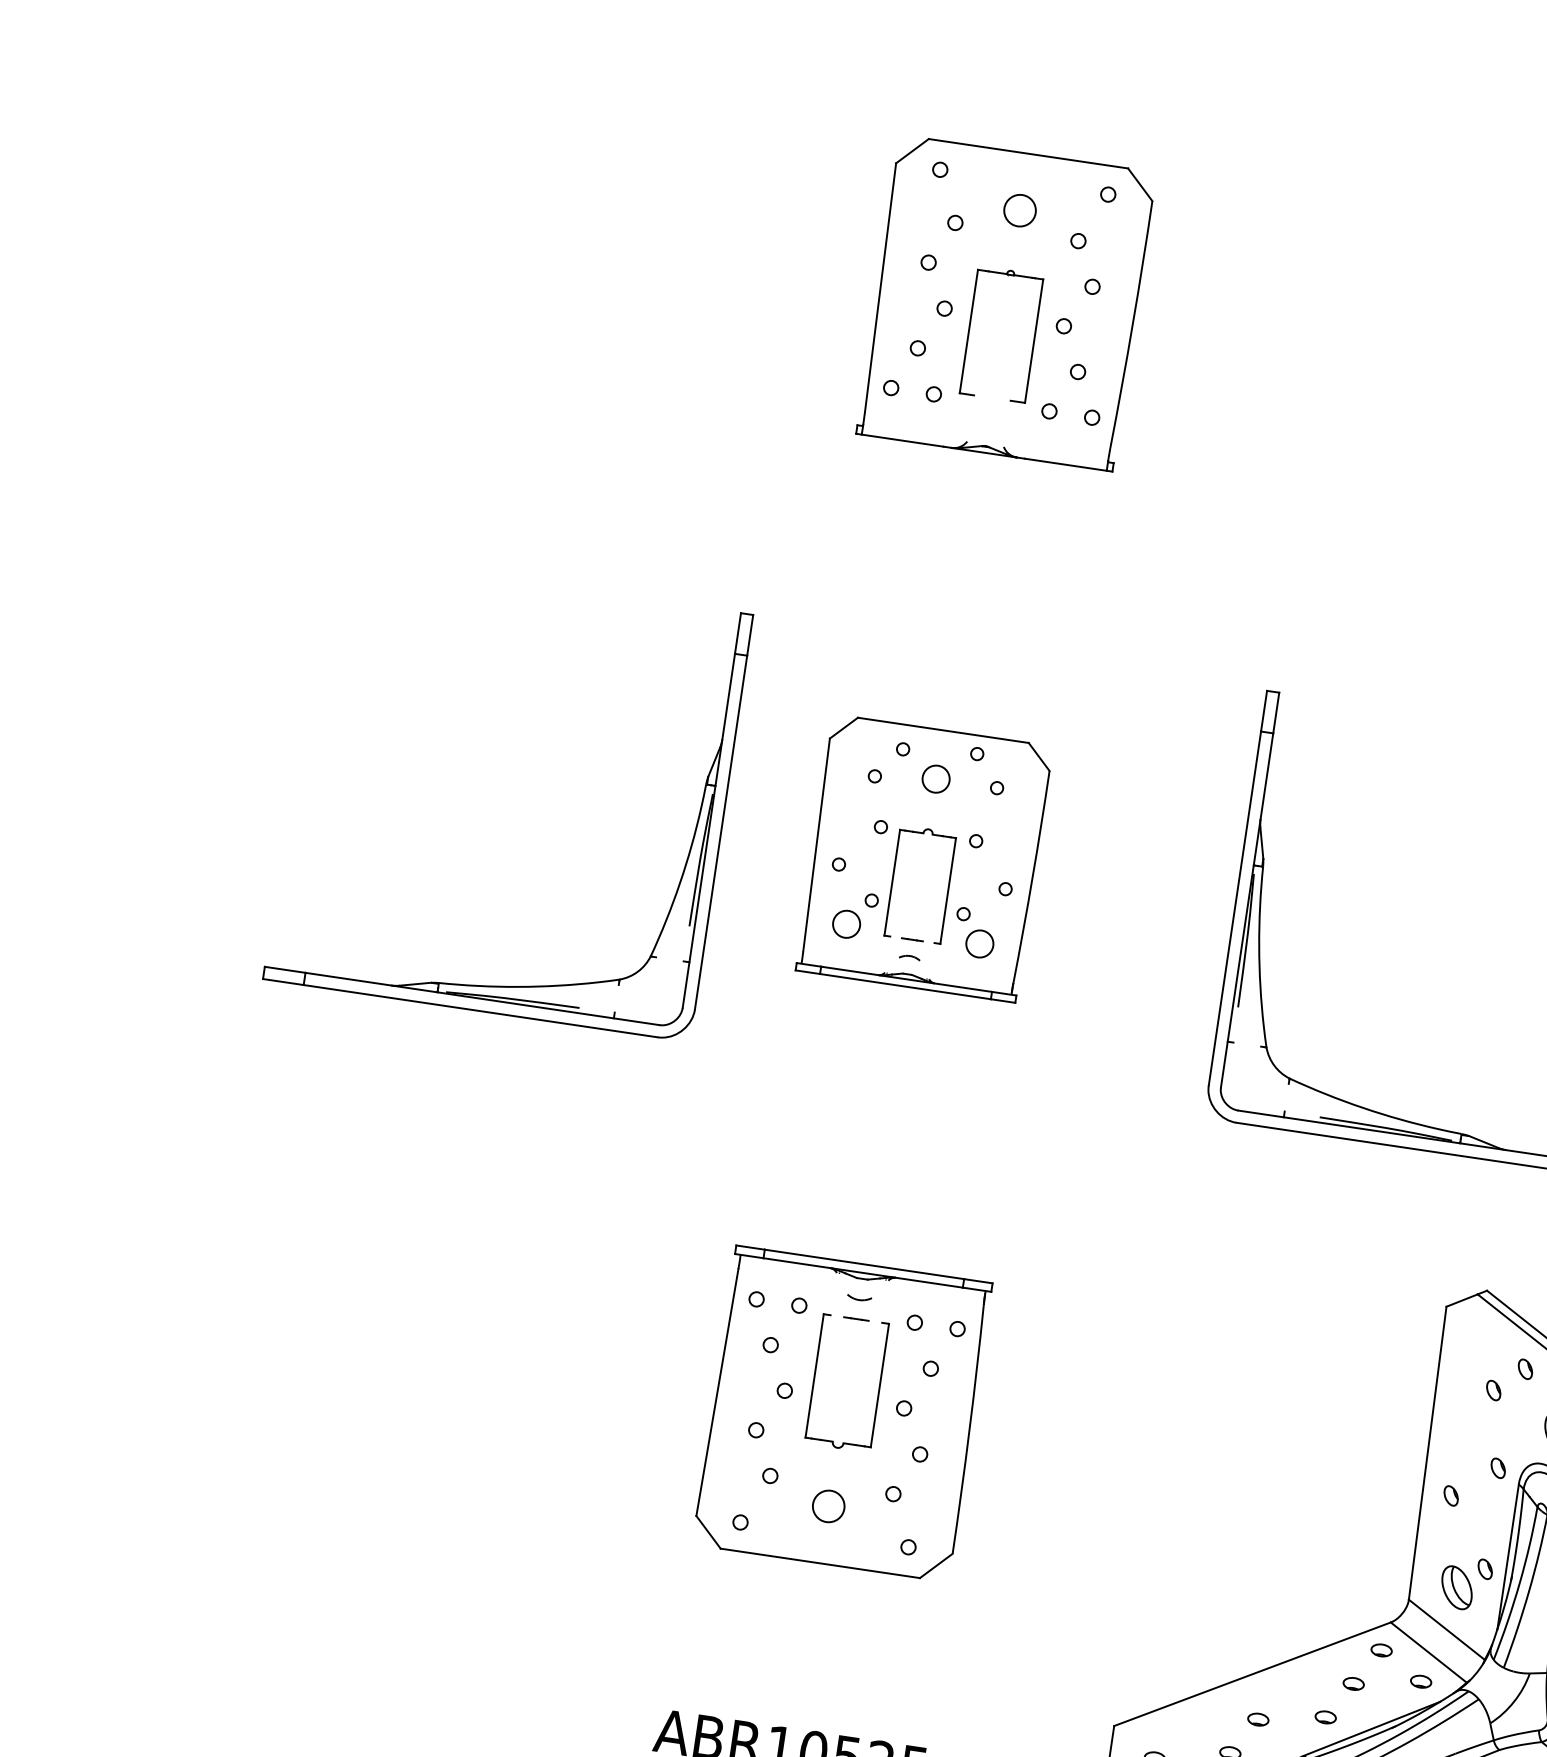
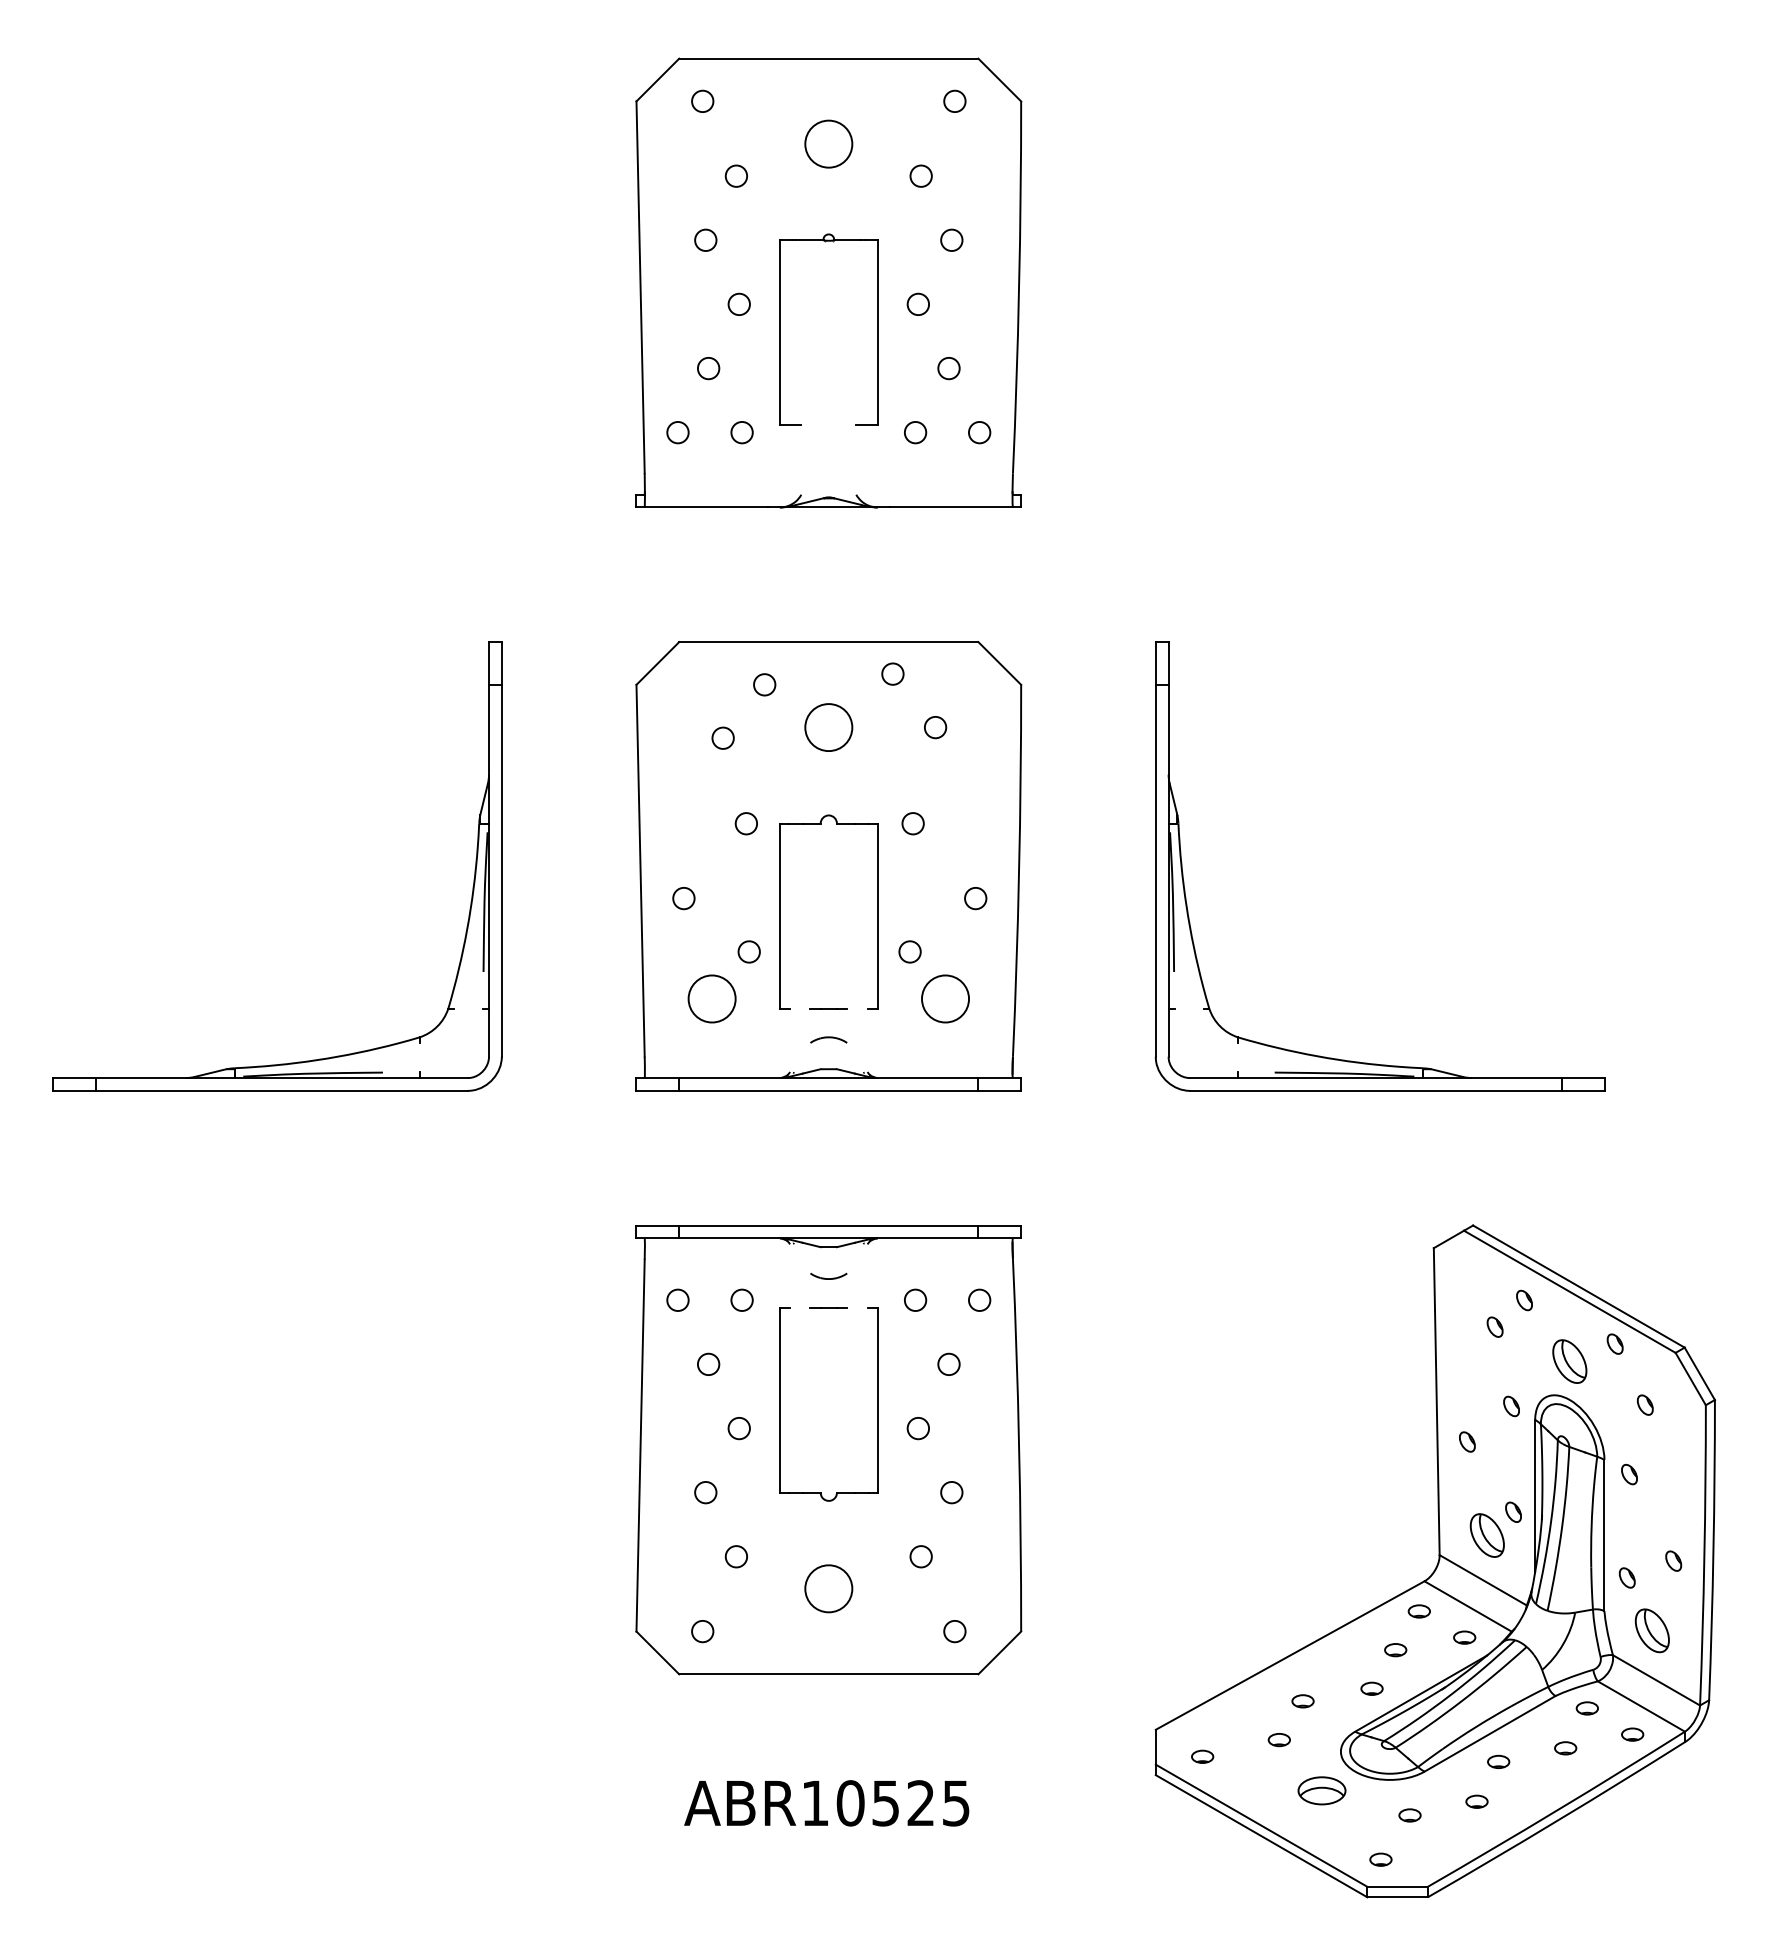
part: (1006, 302) -> (828, 282), size x1.43
part: (688, 850) -> (471, 894), moved
part: (924, 858) -> (828, 866), size x1.67
part: (841, 1414) -> (828, 1450), size x1.43

